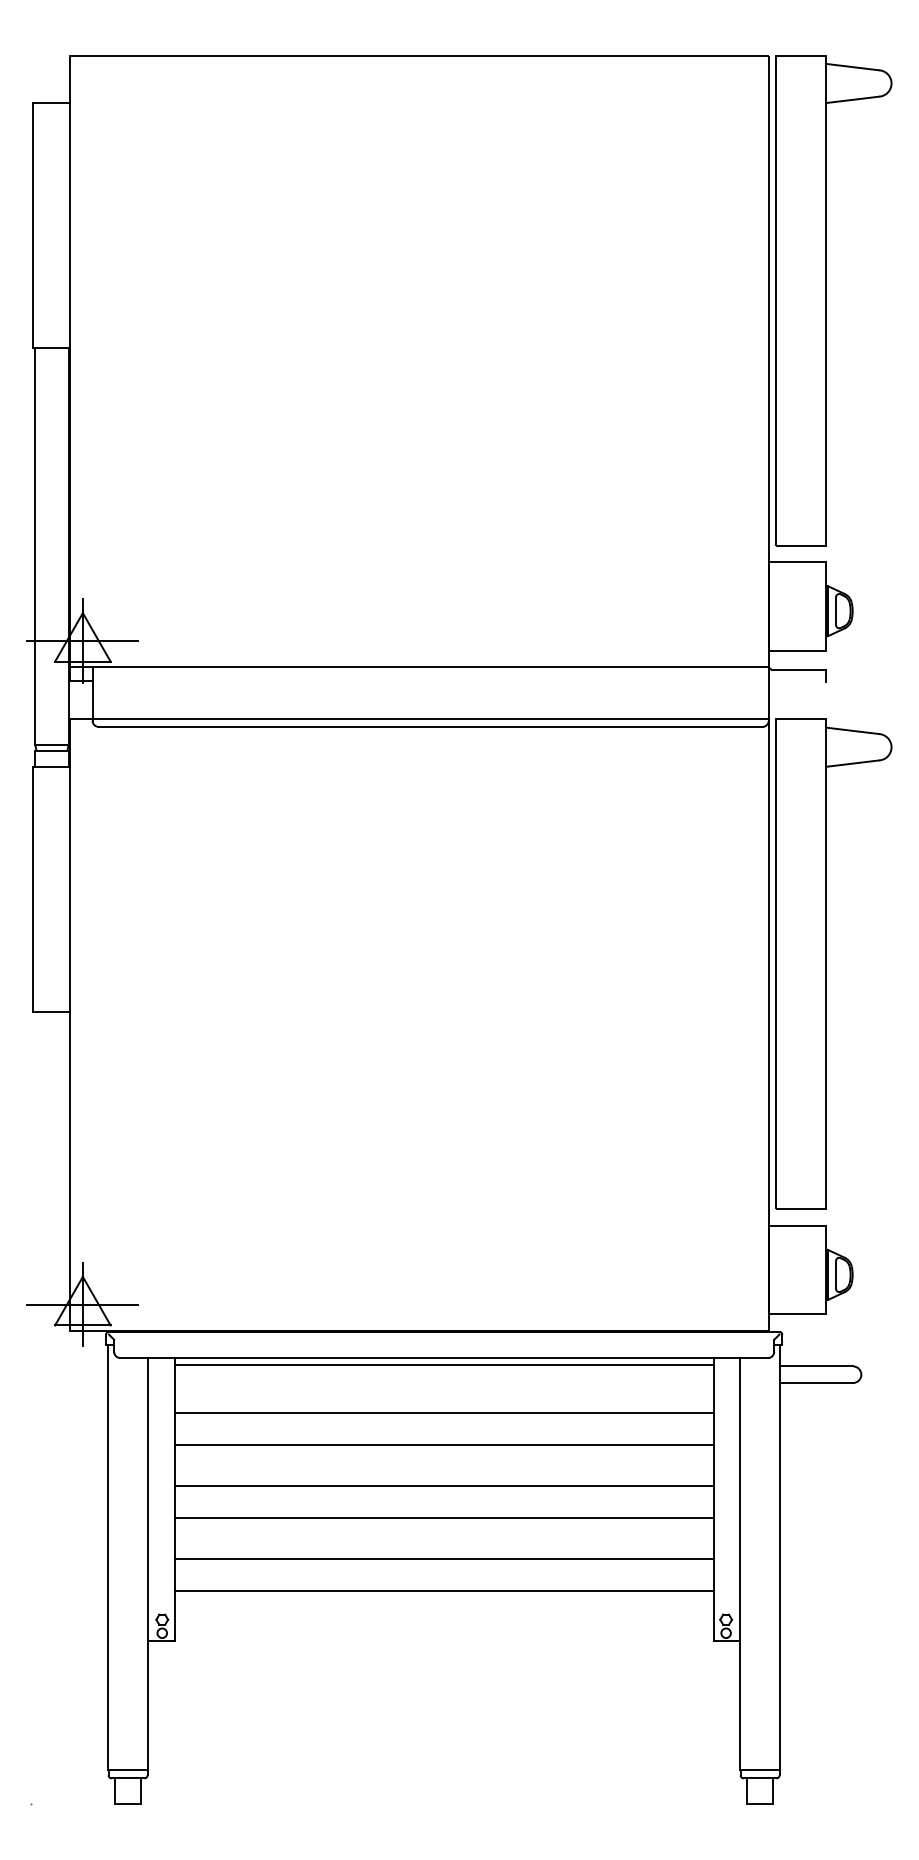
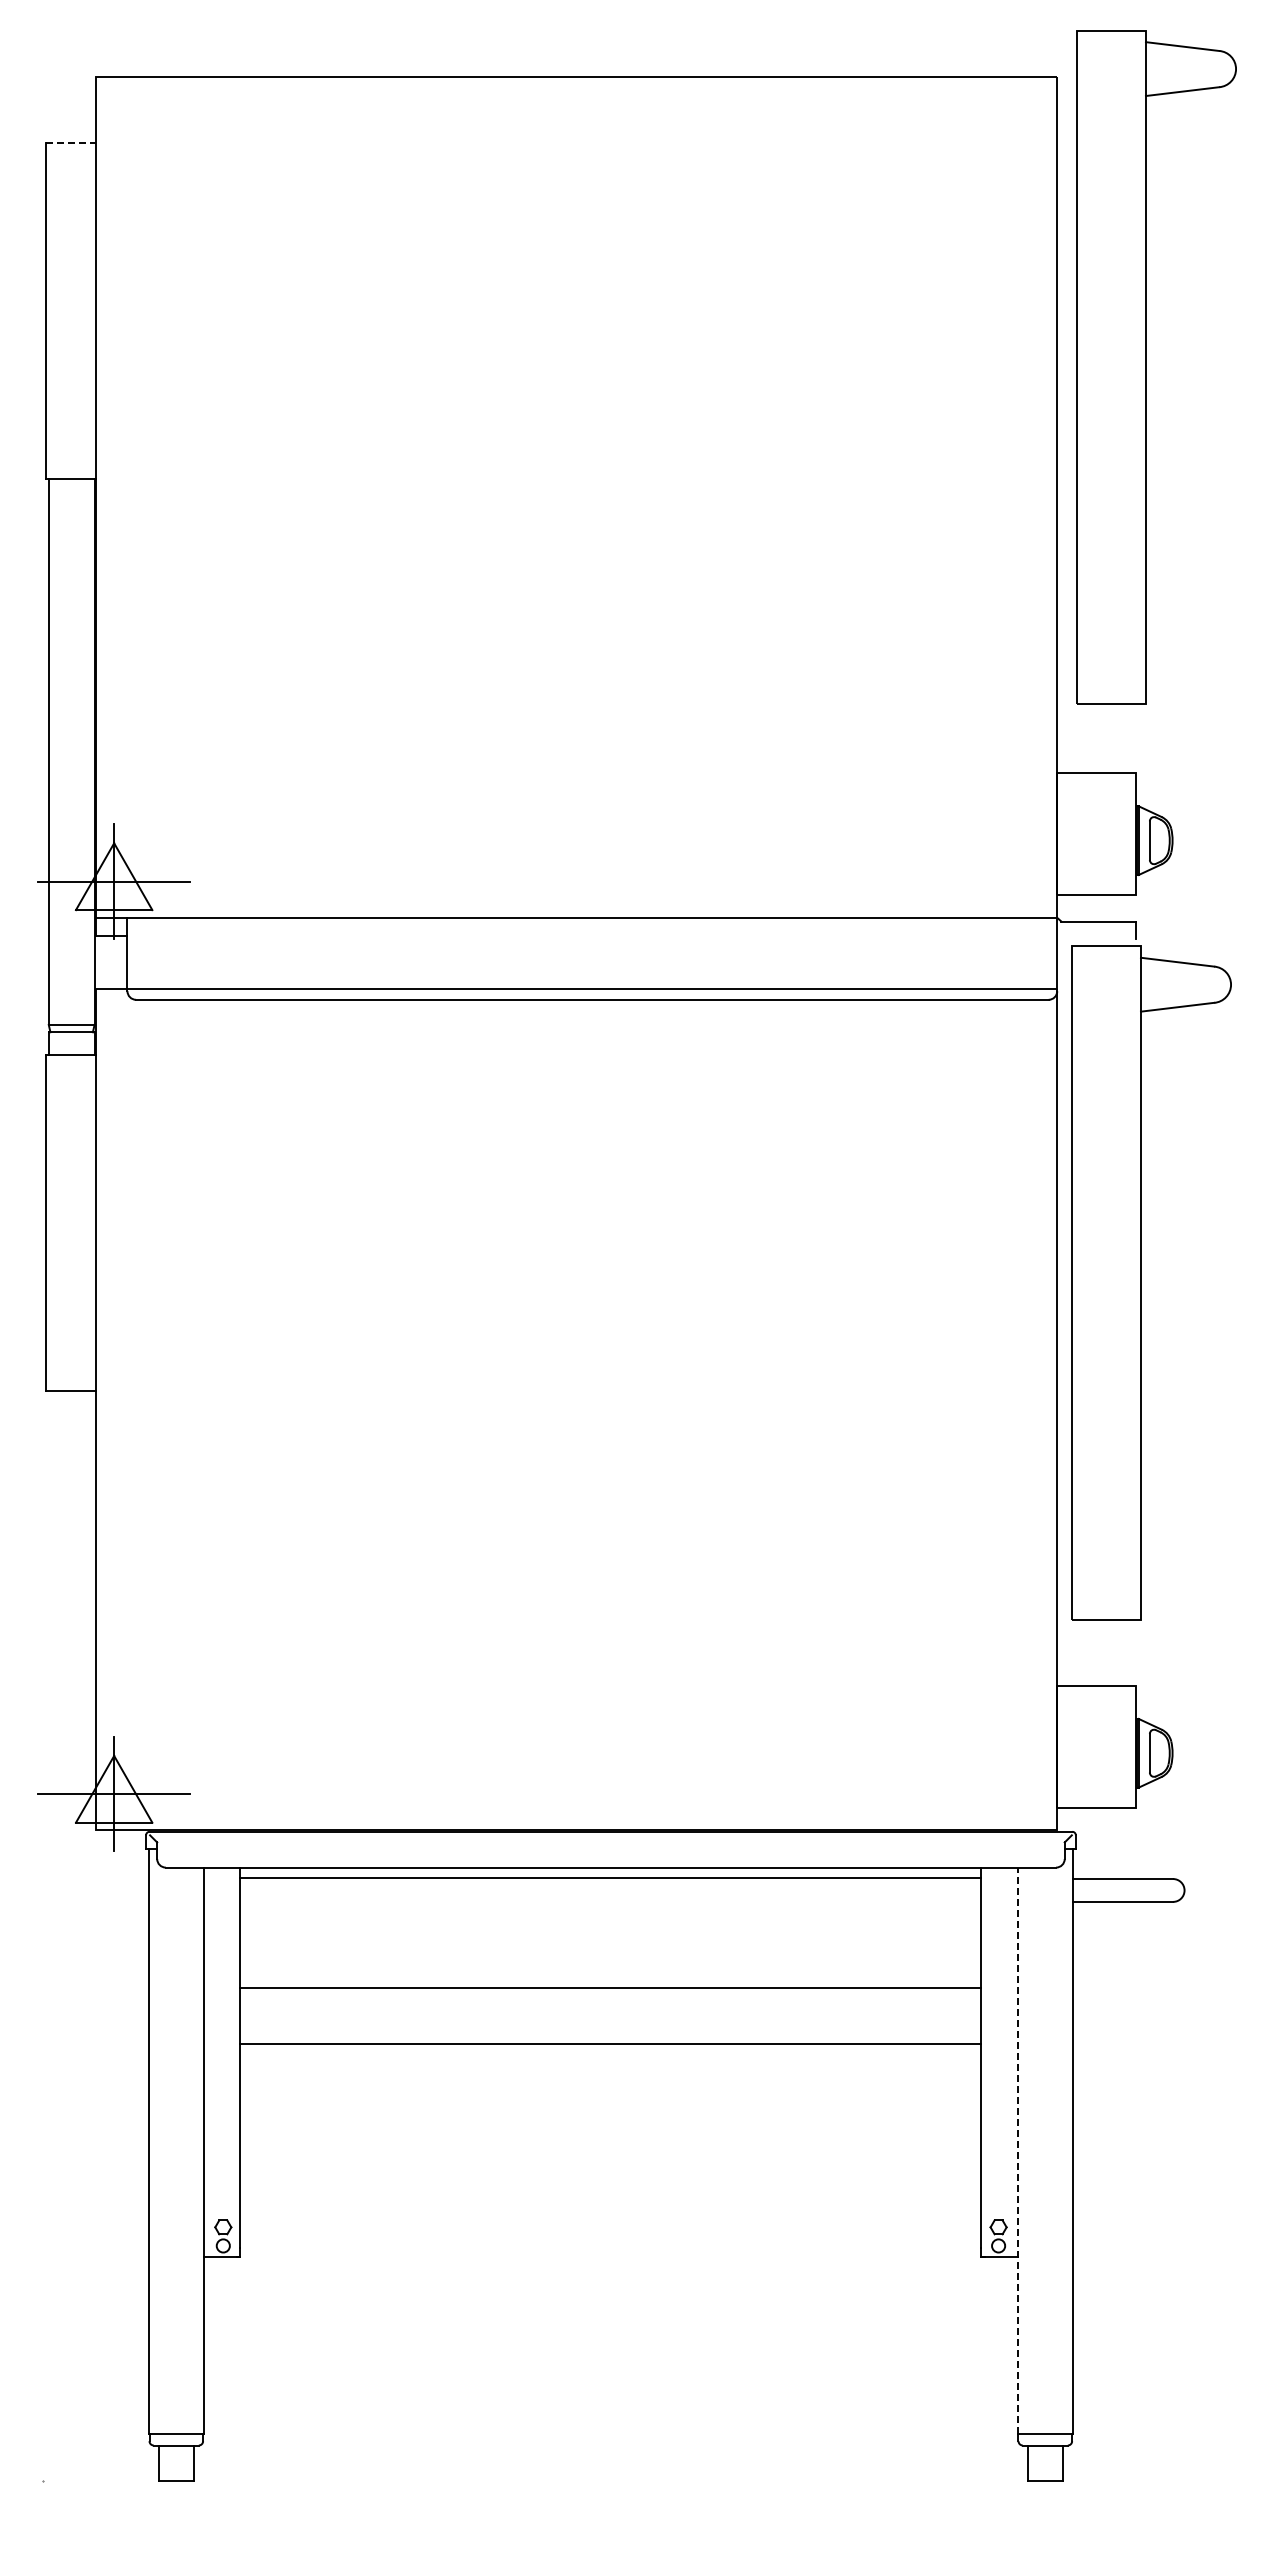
line: (51, 103) -> (71, 142), solid -> dashed
part: (826, 300) -> (1146, 367), moved
part: (826, 963) -> (1141, 1282), moved
line: (443, 1413) -> (610, 1943), removed
line: (443, 1518) -> (610, 2087), removed
line: (443, 1558) -> (610, 2143), removed
line: (740, 1563) -> (1018, 2150), solid -> dashed
line: (443, 1591) -> (610, 2188), removed

